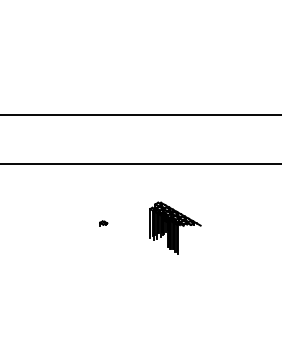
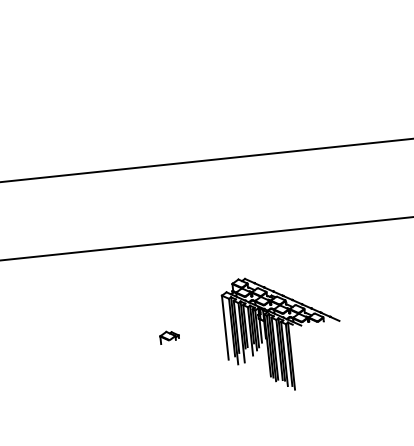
part: (103, 223) -> (169, 337), size x1.67
part: (175, 227) -> (283, 331), size x1.43

